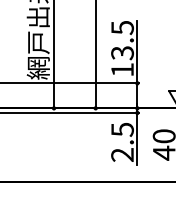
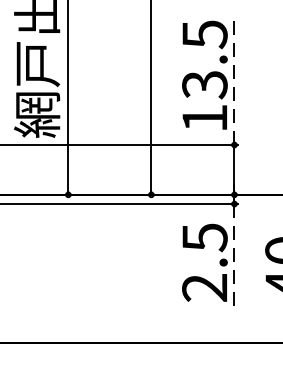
line: (137, 51) -> (234, 81), solid -> dashed
line: (137, 139) -> (234, 256), solid -> dashed

